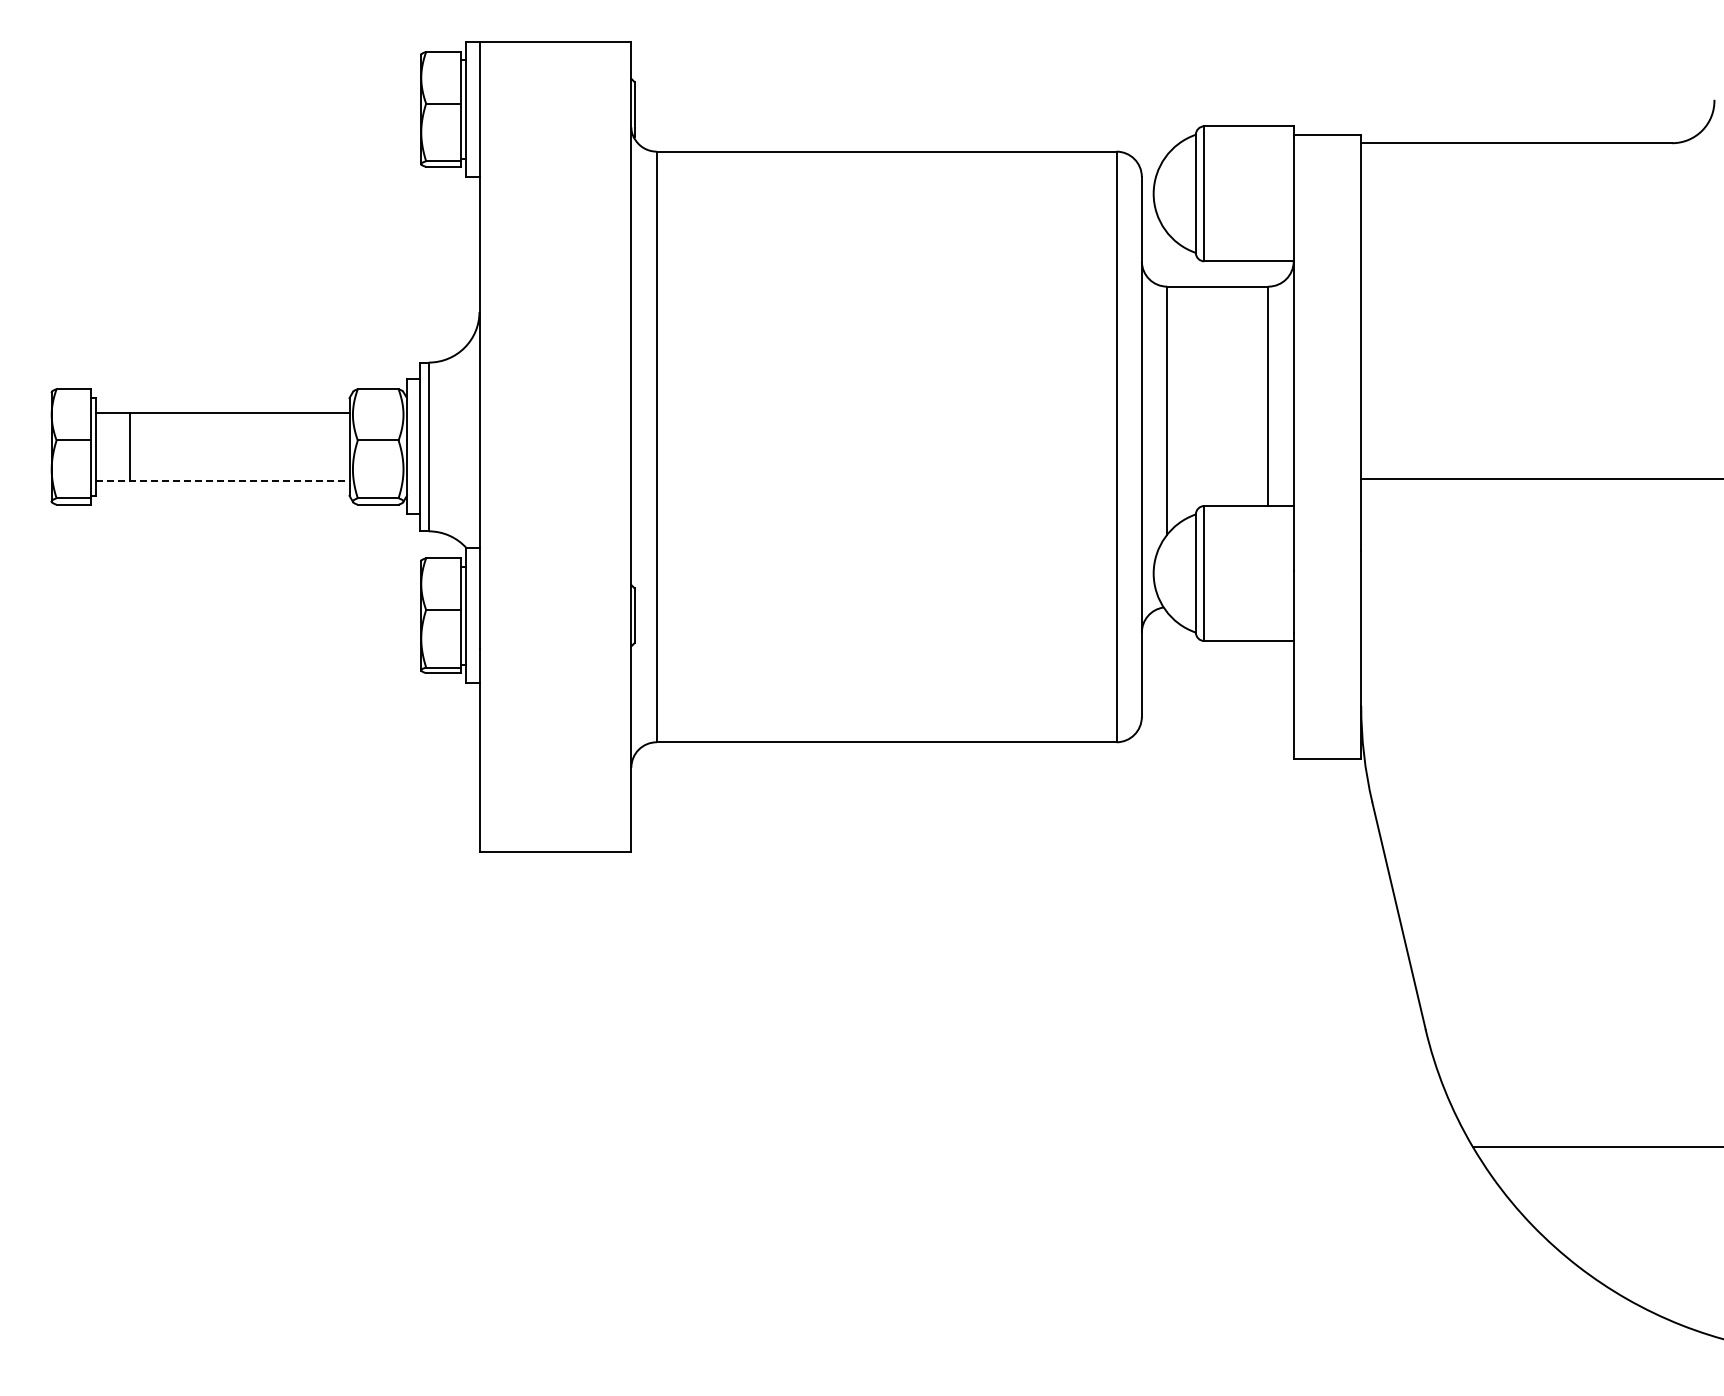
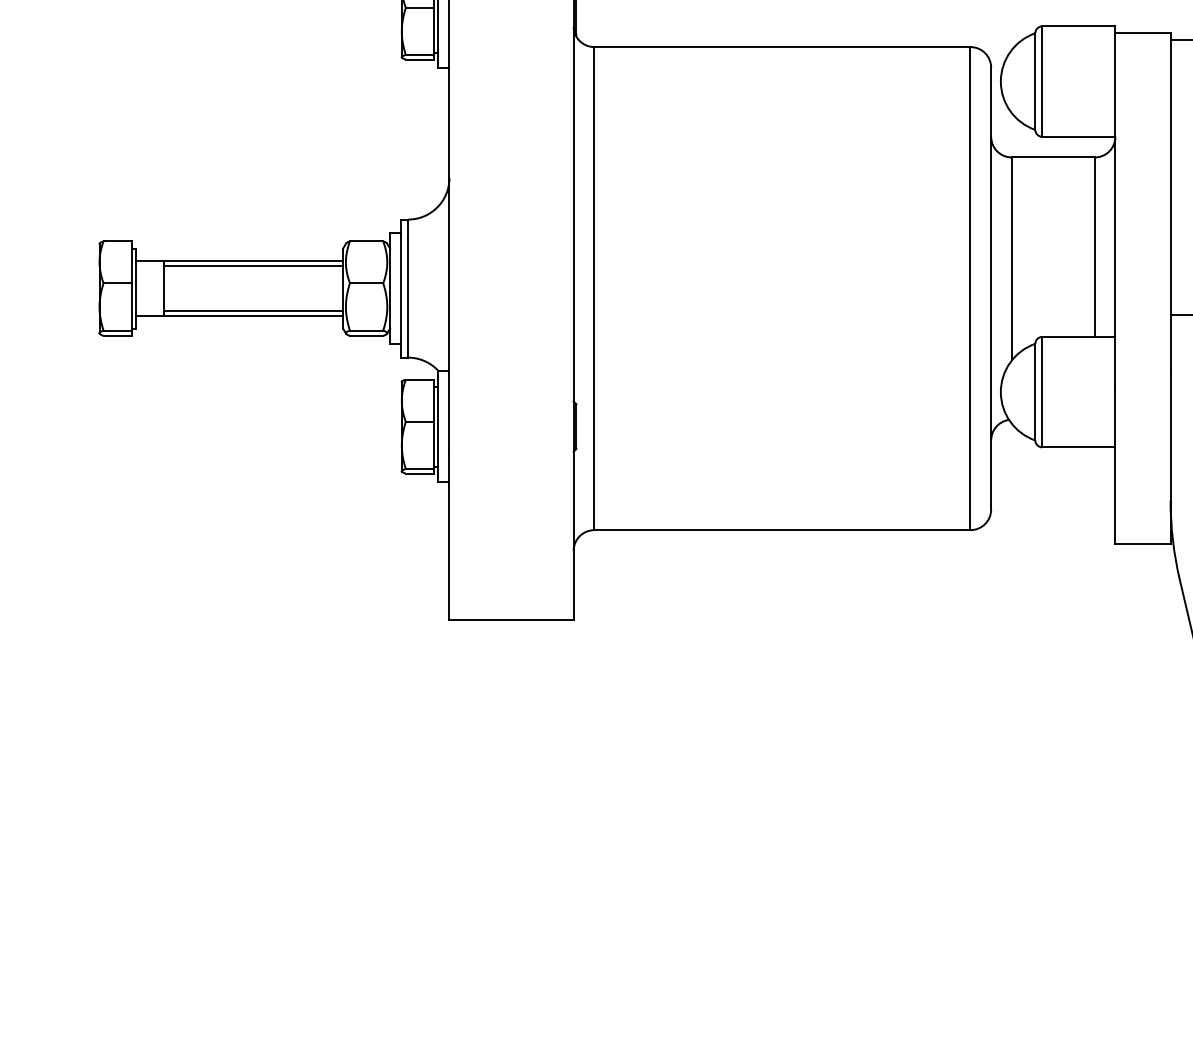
line: (239, 419) -> (253, 266), added
line: (239, 474) -> (253, 311), added
line: (223, 480) -> (240, 316), dashed -> solid

